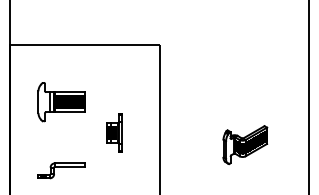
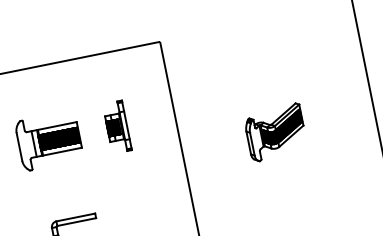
part: (114, 132) -> (117, 126), moved
part: (245, 144) -> (275, 131), moved

